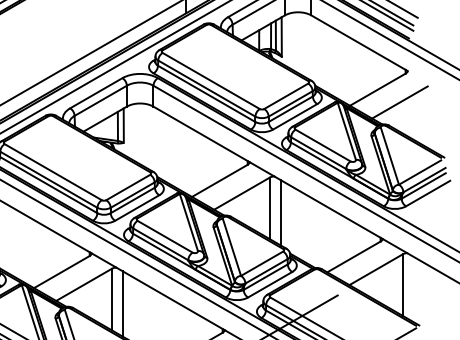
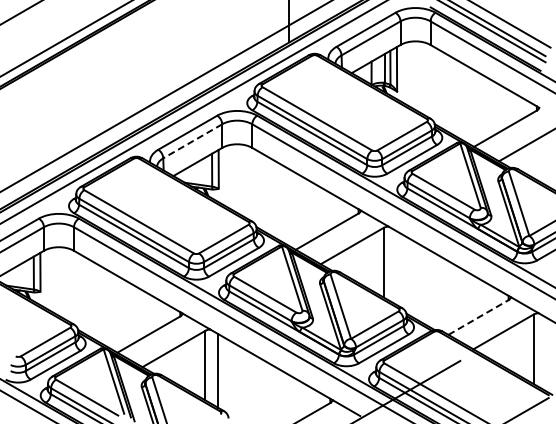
line: (100, 101) -> (192, 141), solid -> dashed
line: (281, 212) -> (396, 267), removed
line: (353, 256) -> (478, 317), solid -> dashed

